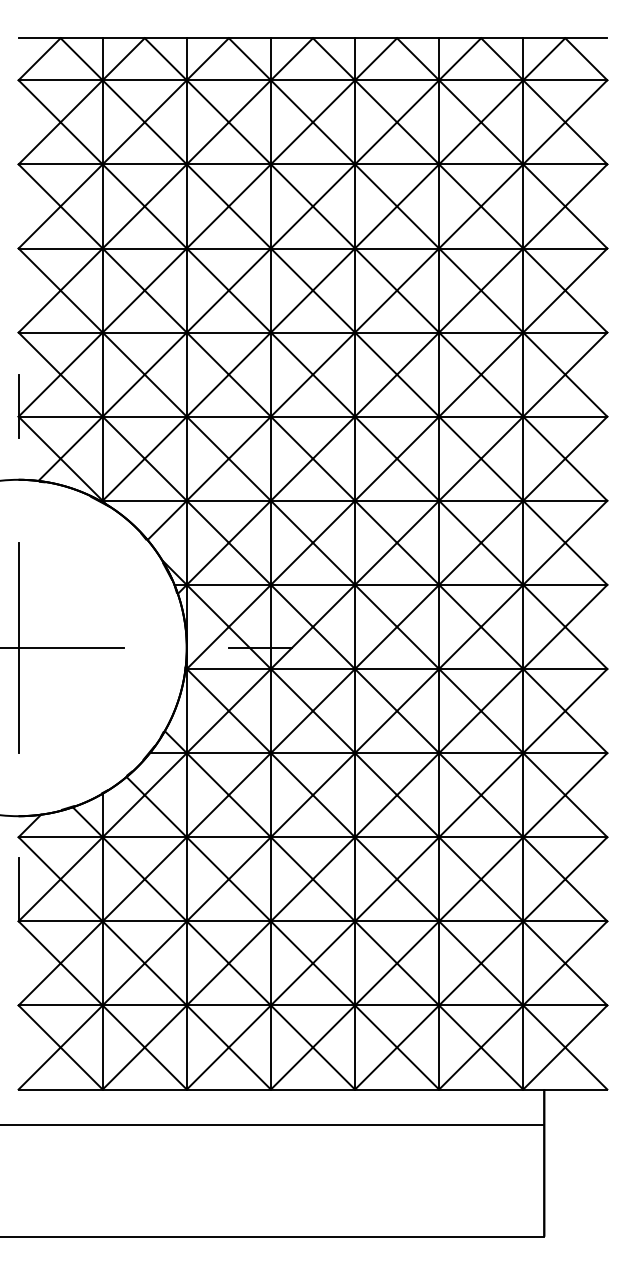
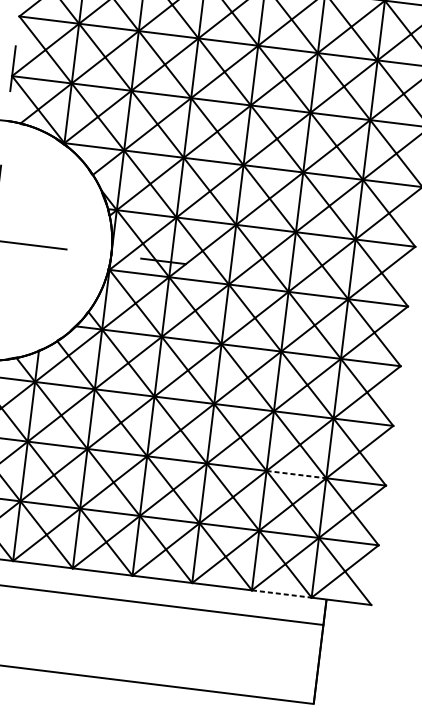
line: (481, 921) -> (296, 474), solid -> dashed
line: (481, 1089) -> (282, 593), solid -> dashed

